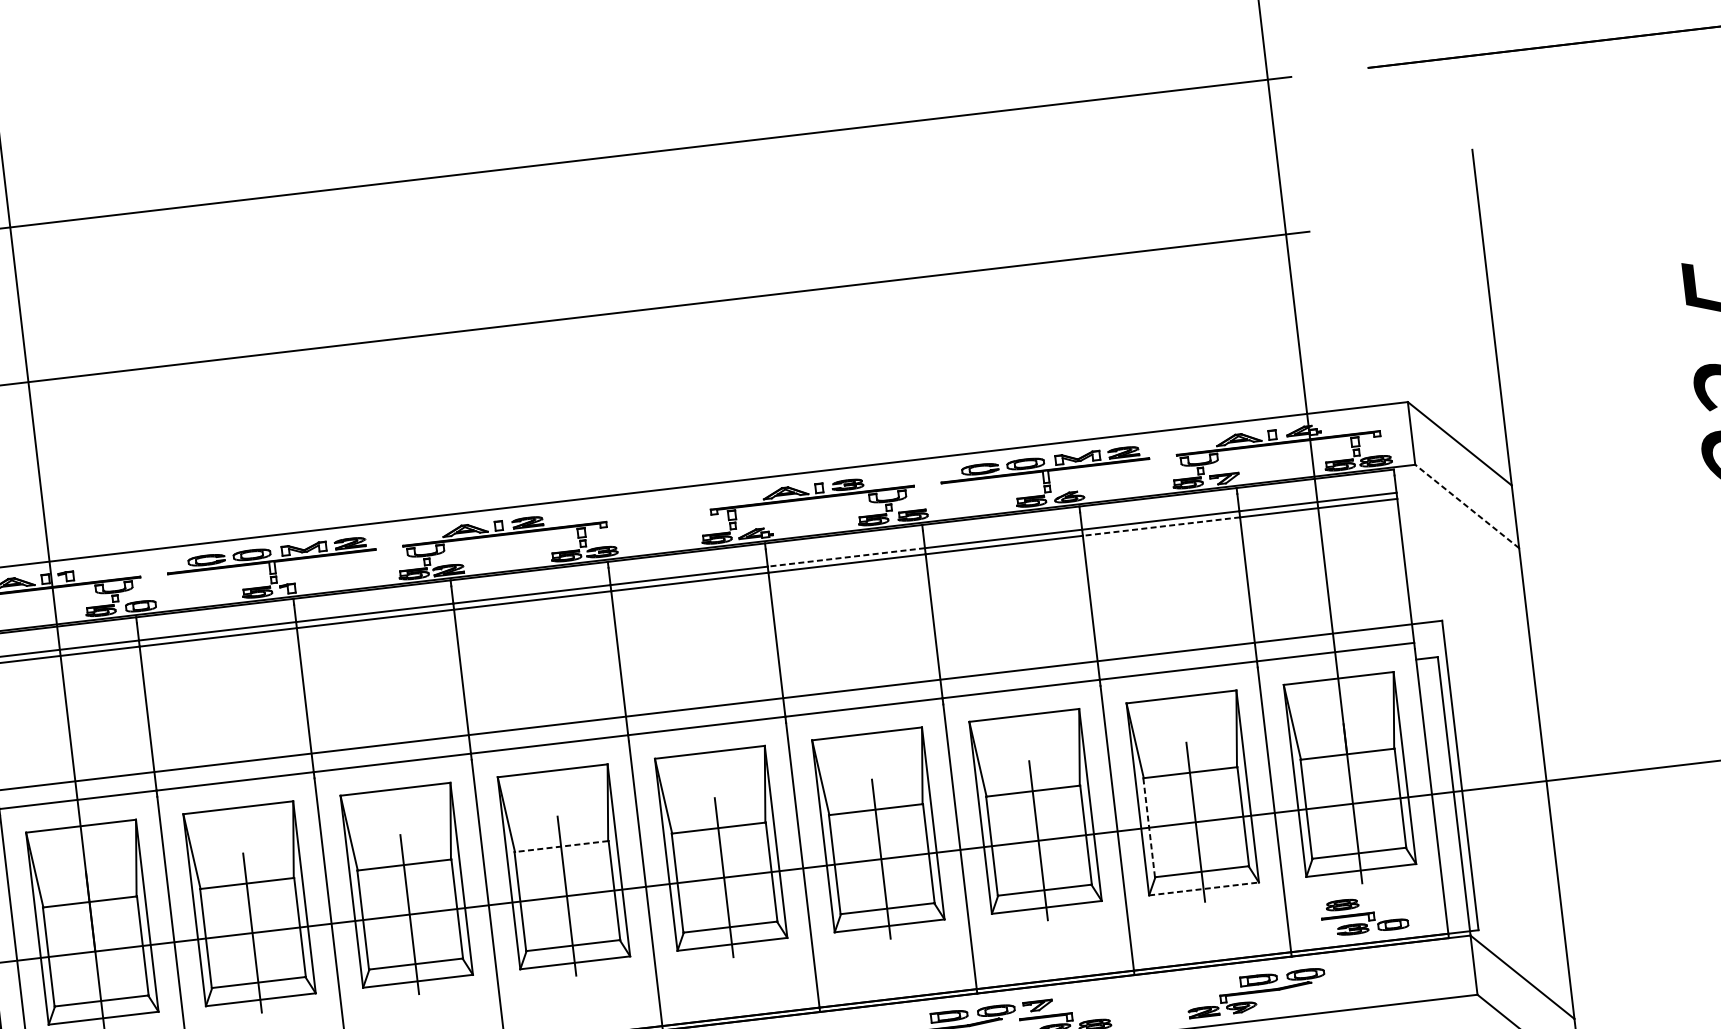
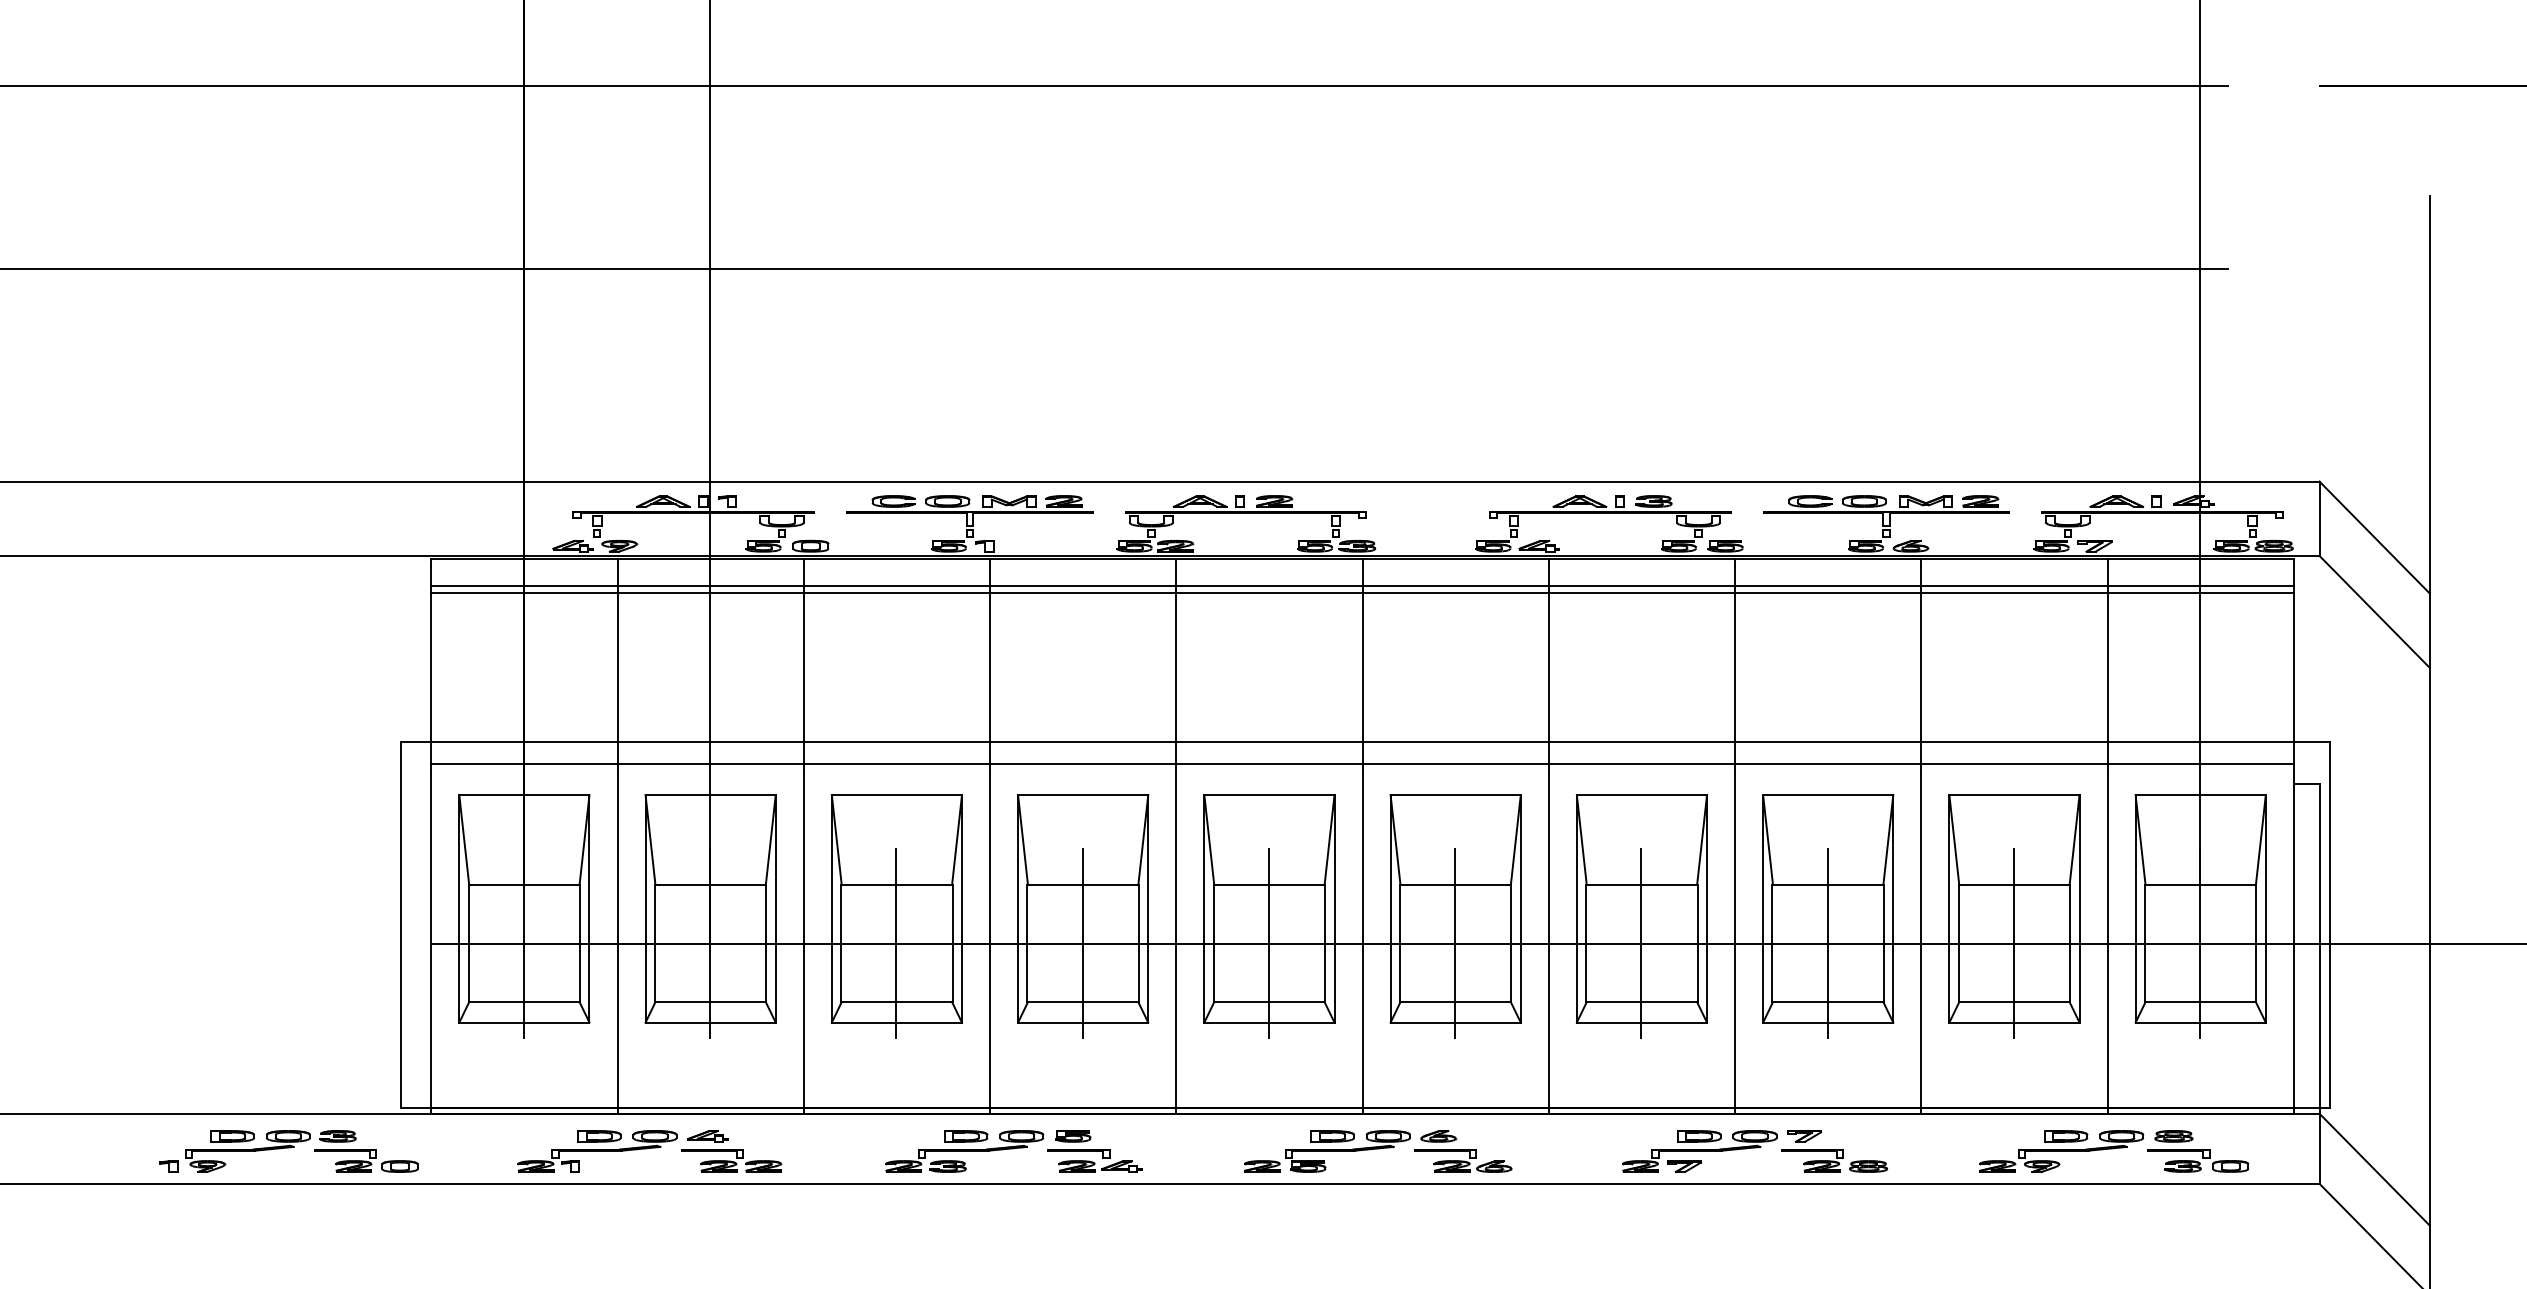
line: (1467, 506) -> (2374, 611), dashed -> solid
line: (1160, 526) -> (2013, 593), dashed -> solid
line: (846, 557) -> (1641, 586), dashed -> solid
line: (1148, 827) -> (1958, 943), dashed -> solid
line: (560, 846) -> (1268, 884), dashed -> solid
line: (1204, 888) -> (2014, 1022), dashed -> solid
part: (1364, 915) -> (2198, 1151), moved

